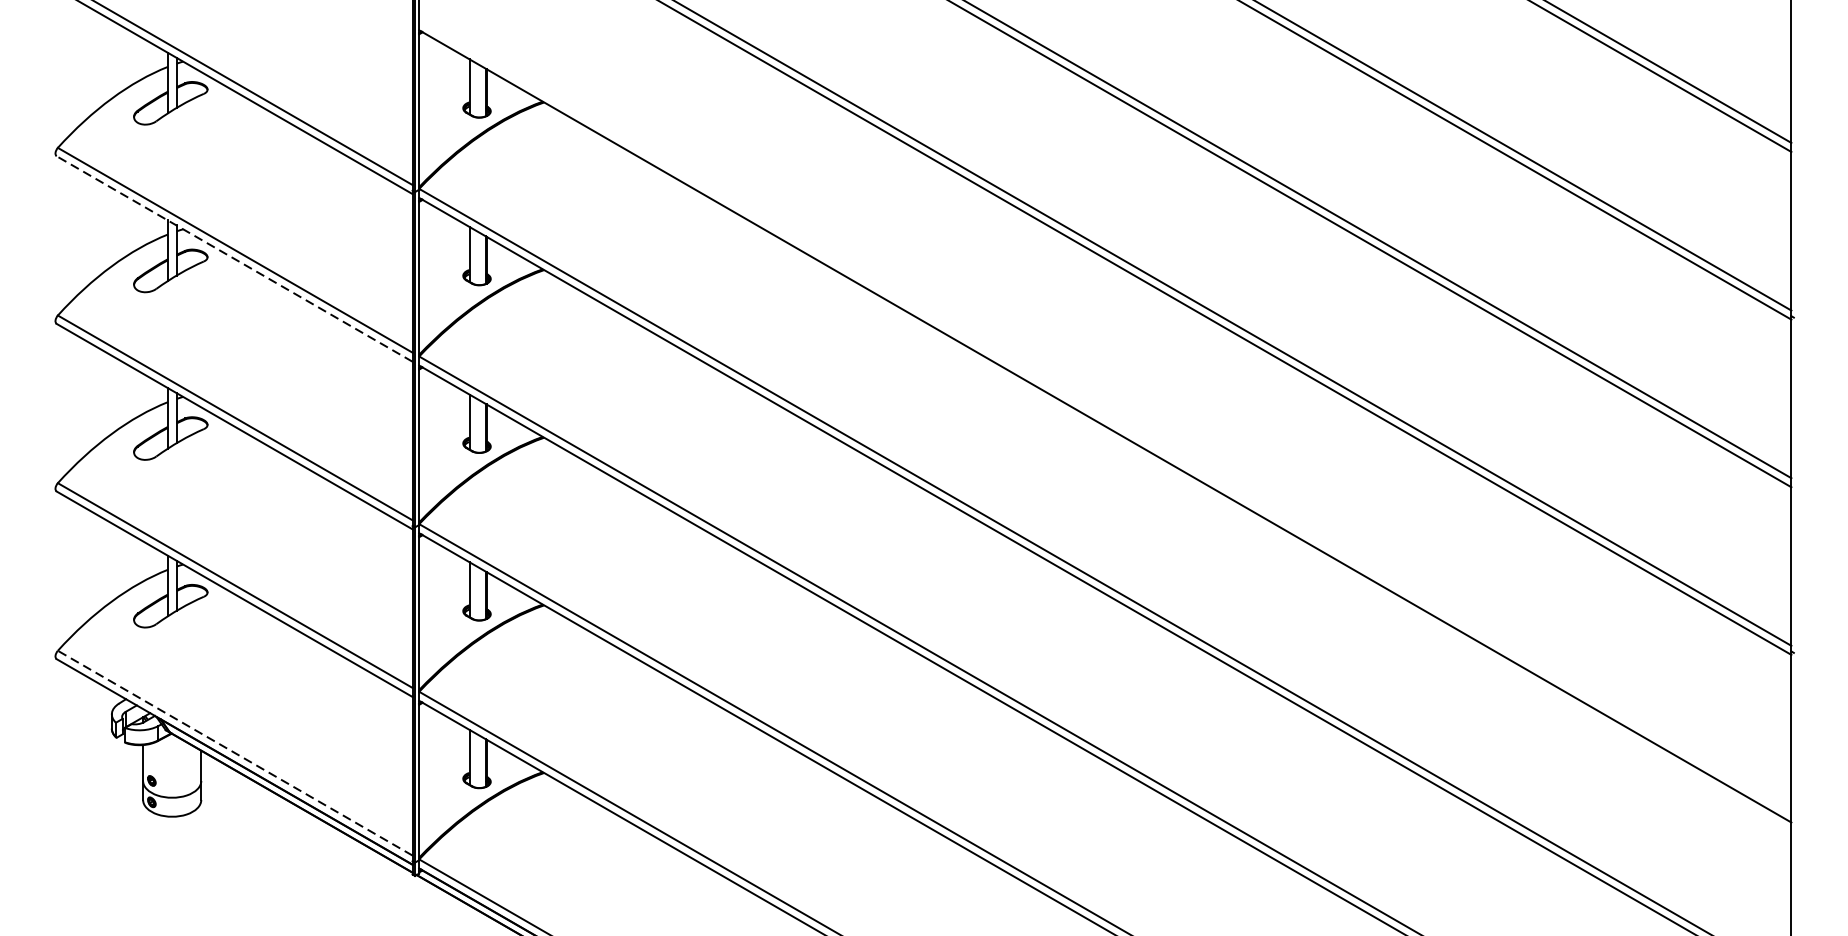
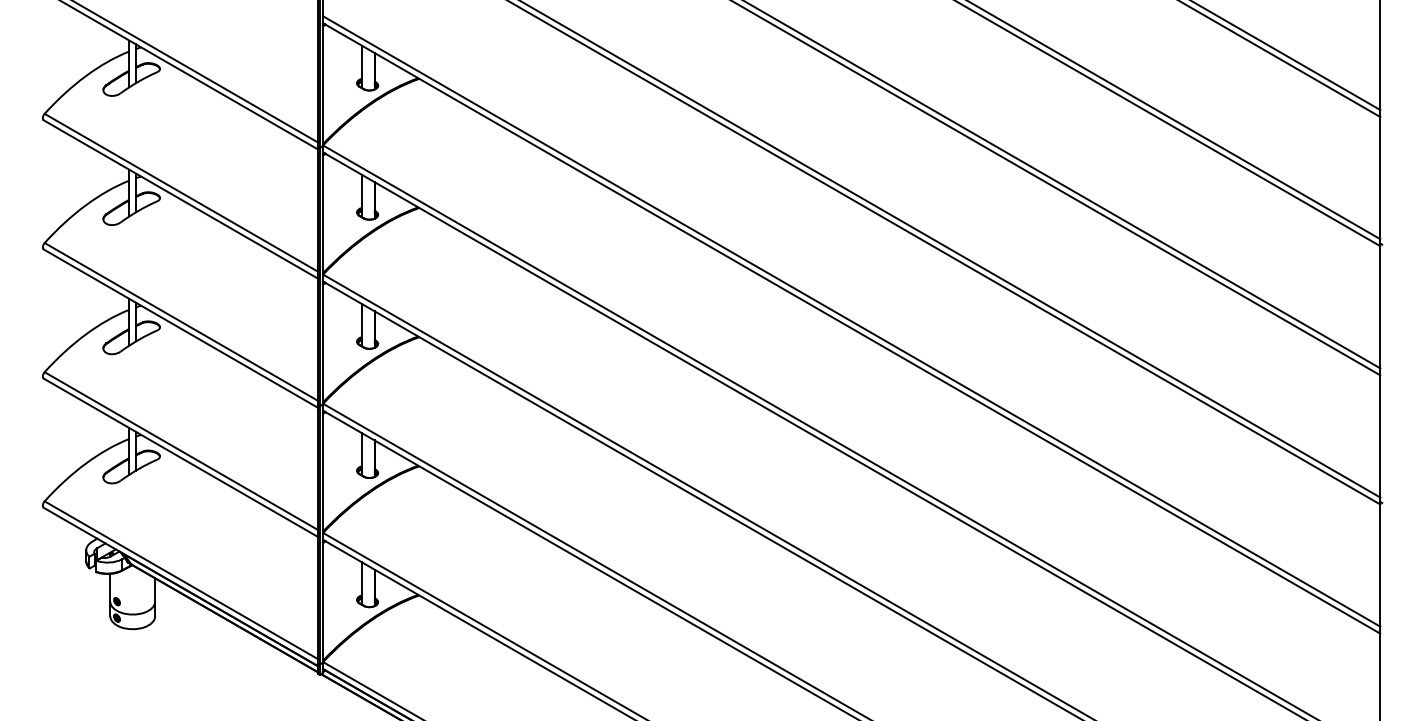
line: (234, 259) -> (180, 199), dashed -> solid
line: (1105, 417) -> (851, 321), added
line: (235, 753) -> (181, 580), dashed -> solid

